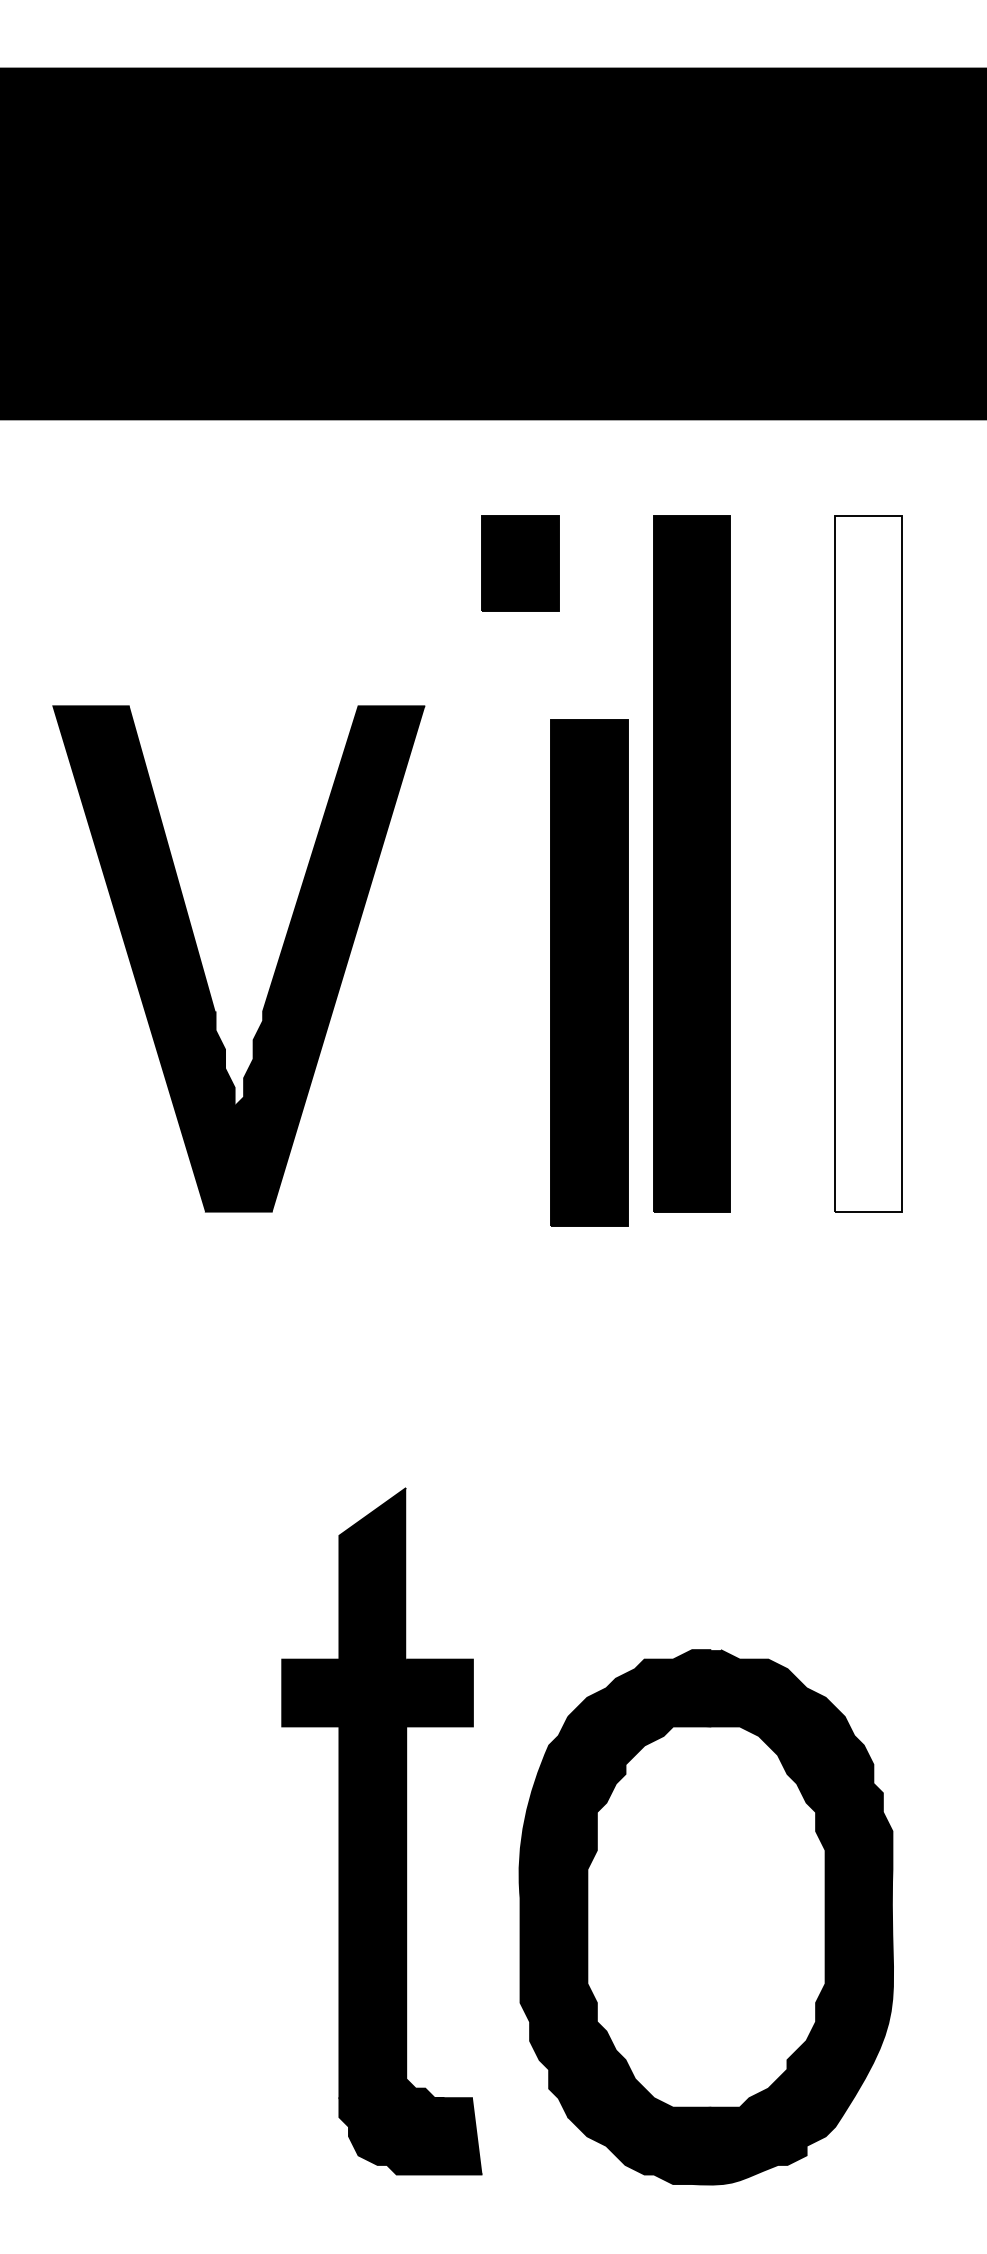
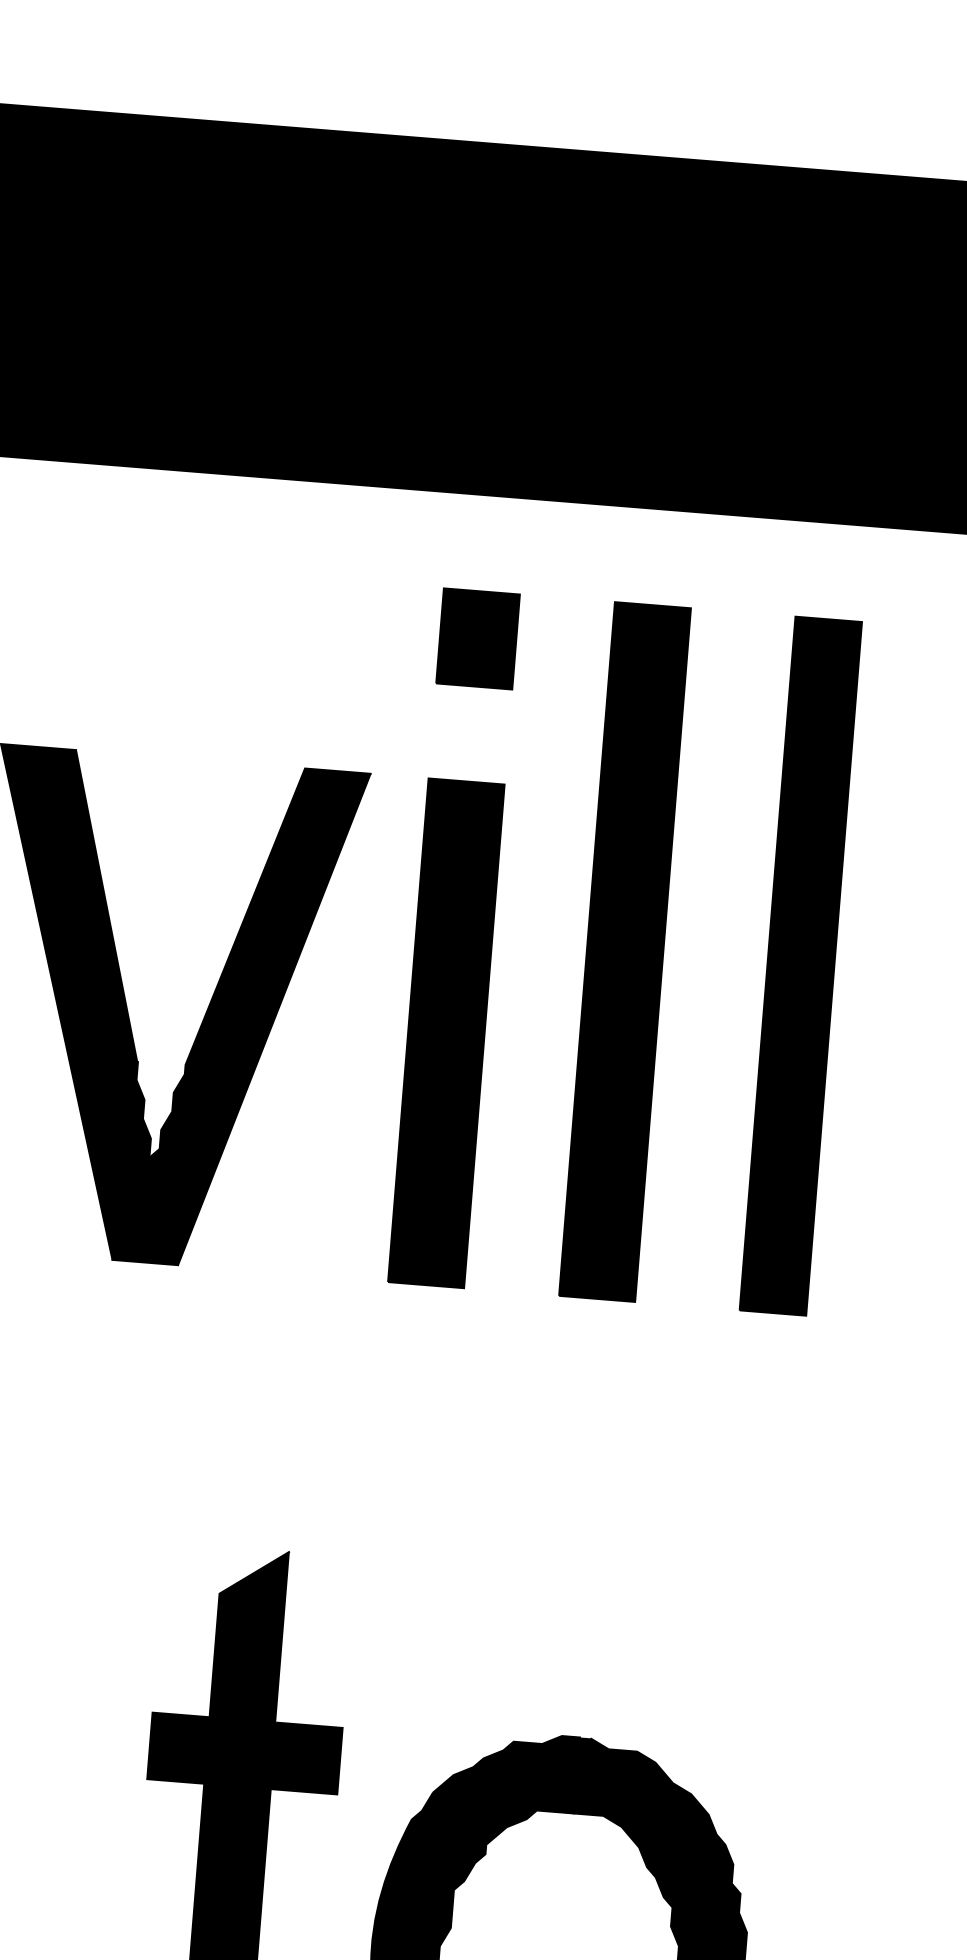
fill: (868, 863) -> (800, 966), added
part: (589, 972) -> (446, 1032), moved

